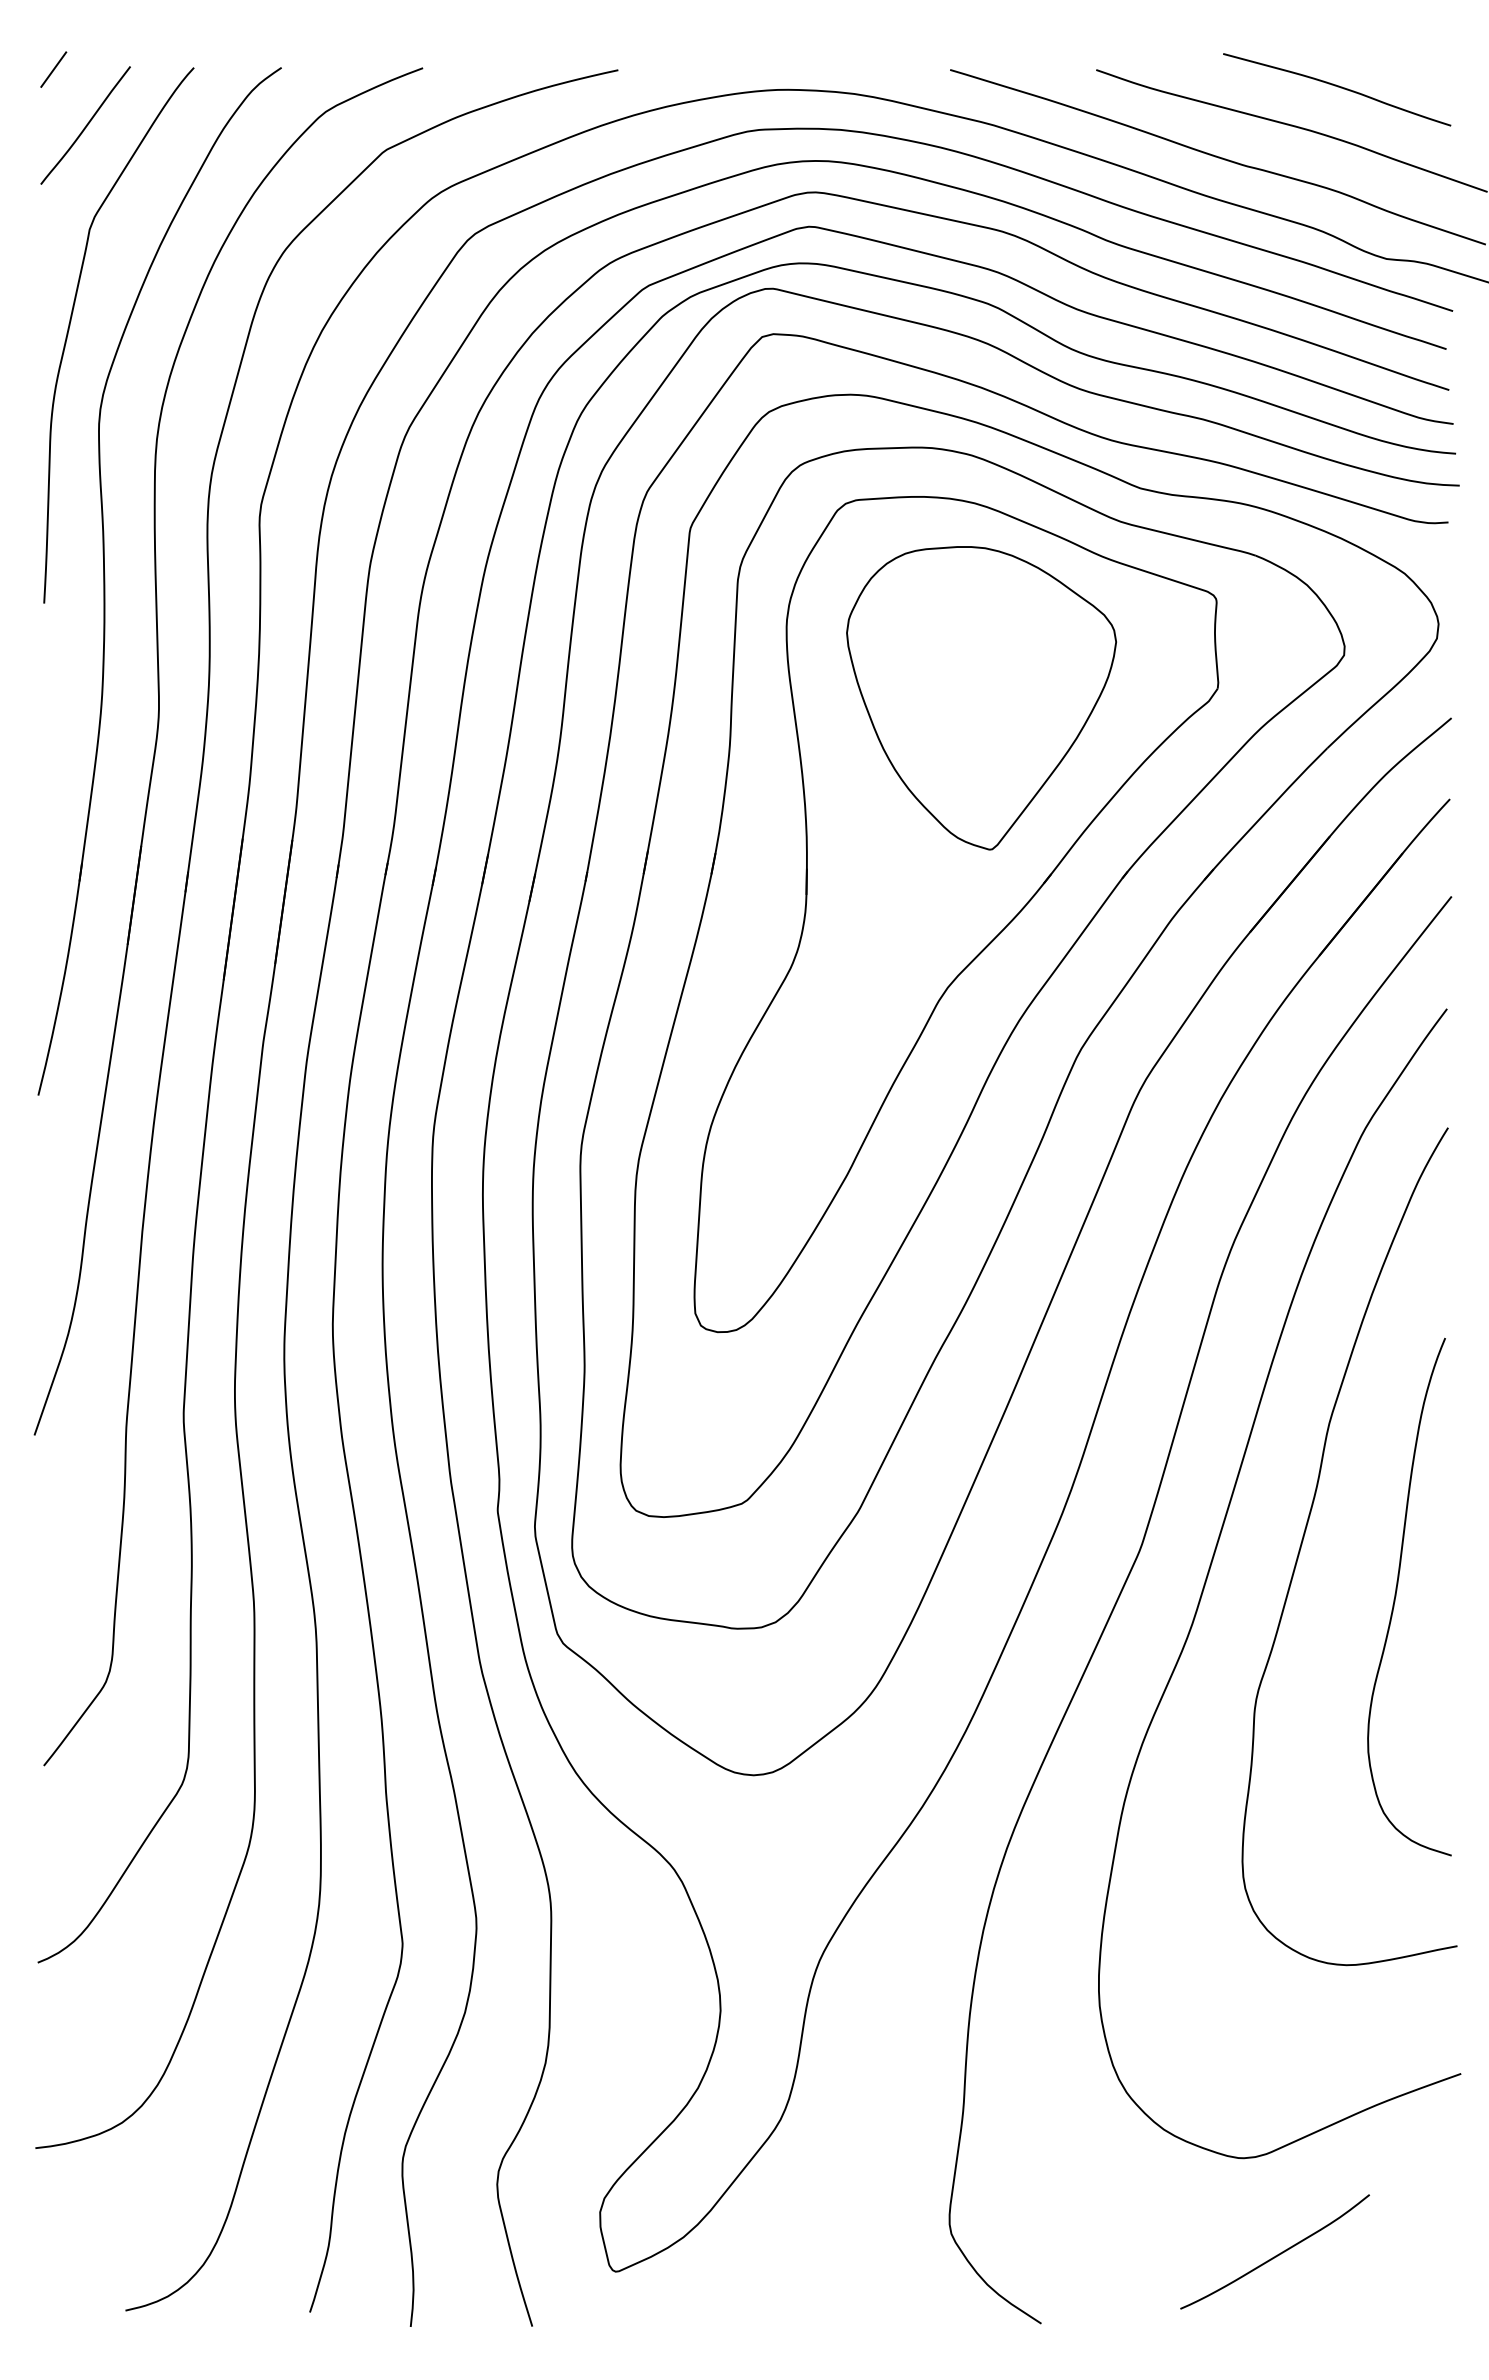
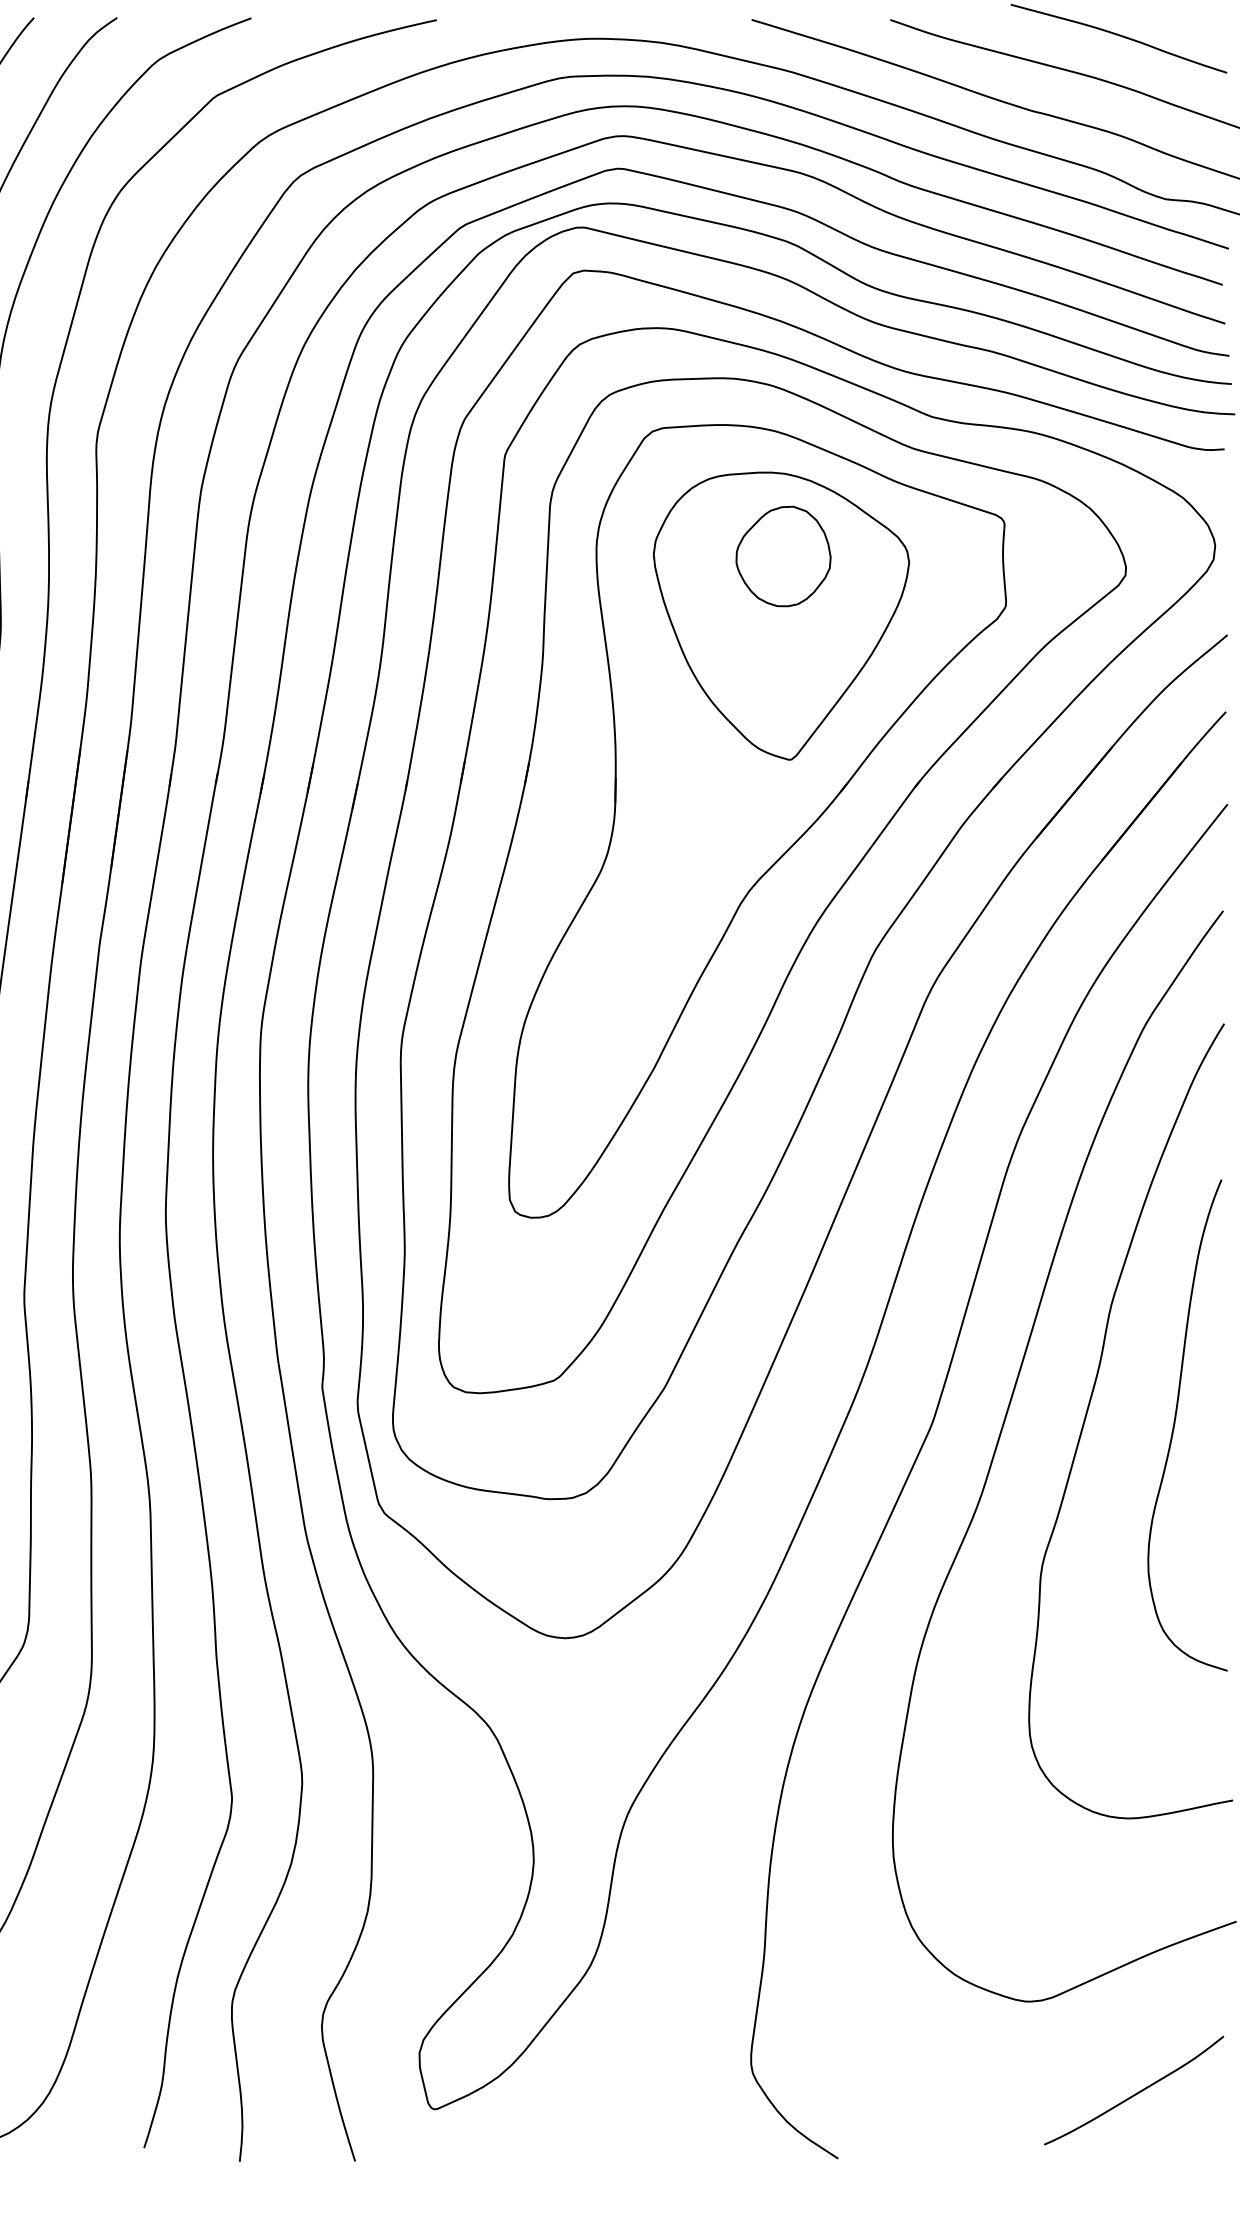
part: (983, 635) -> (783, 556), added
curve: (1396, 1596) -> (1175, 1424), moved
curve: (1275, 2255) -> (1134, 2093), moved

